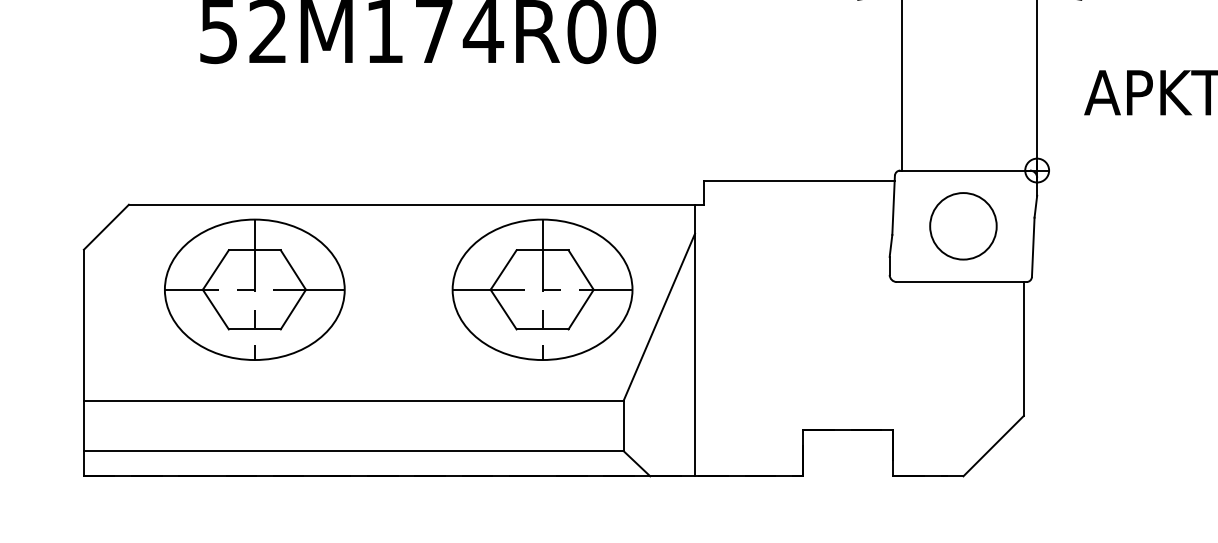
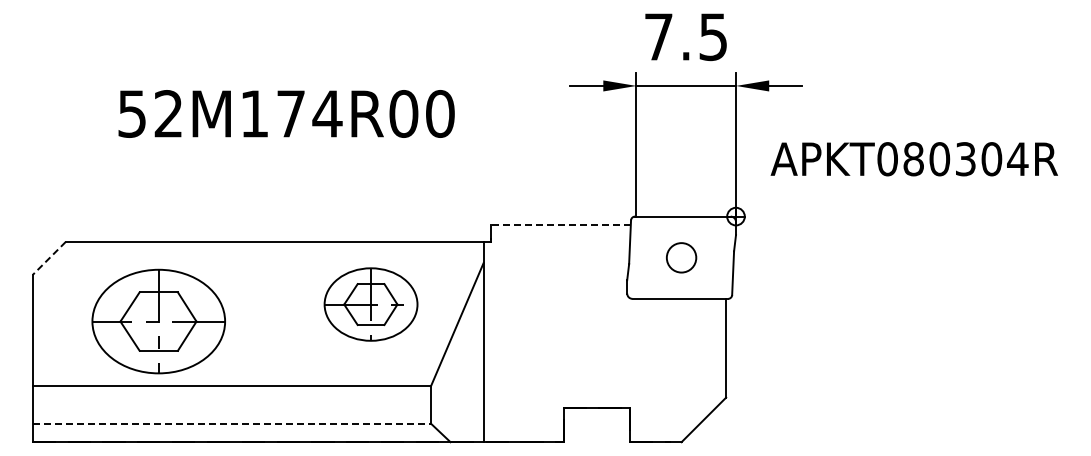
line: (799, 181) -> (560, 224), solid -> dashed
circle: (963, 225) -> (681, 257), size x0.6
line: (105, 227) -> (48, 258), solid -> dashed
part: (254, 289) -> (158, 321), moved
part: (541, 289) -> (370, 304), size x0.7
line: (354, 450) -> (232, 423), solid -> dashed

